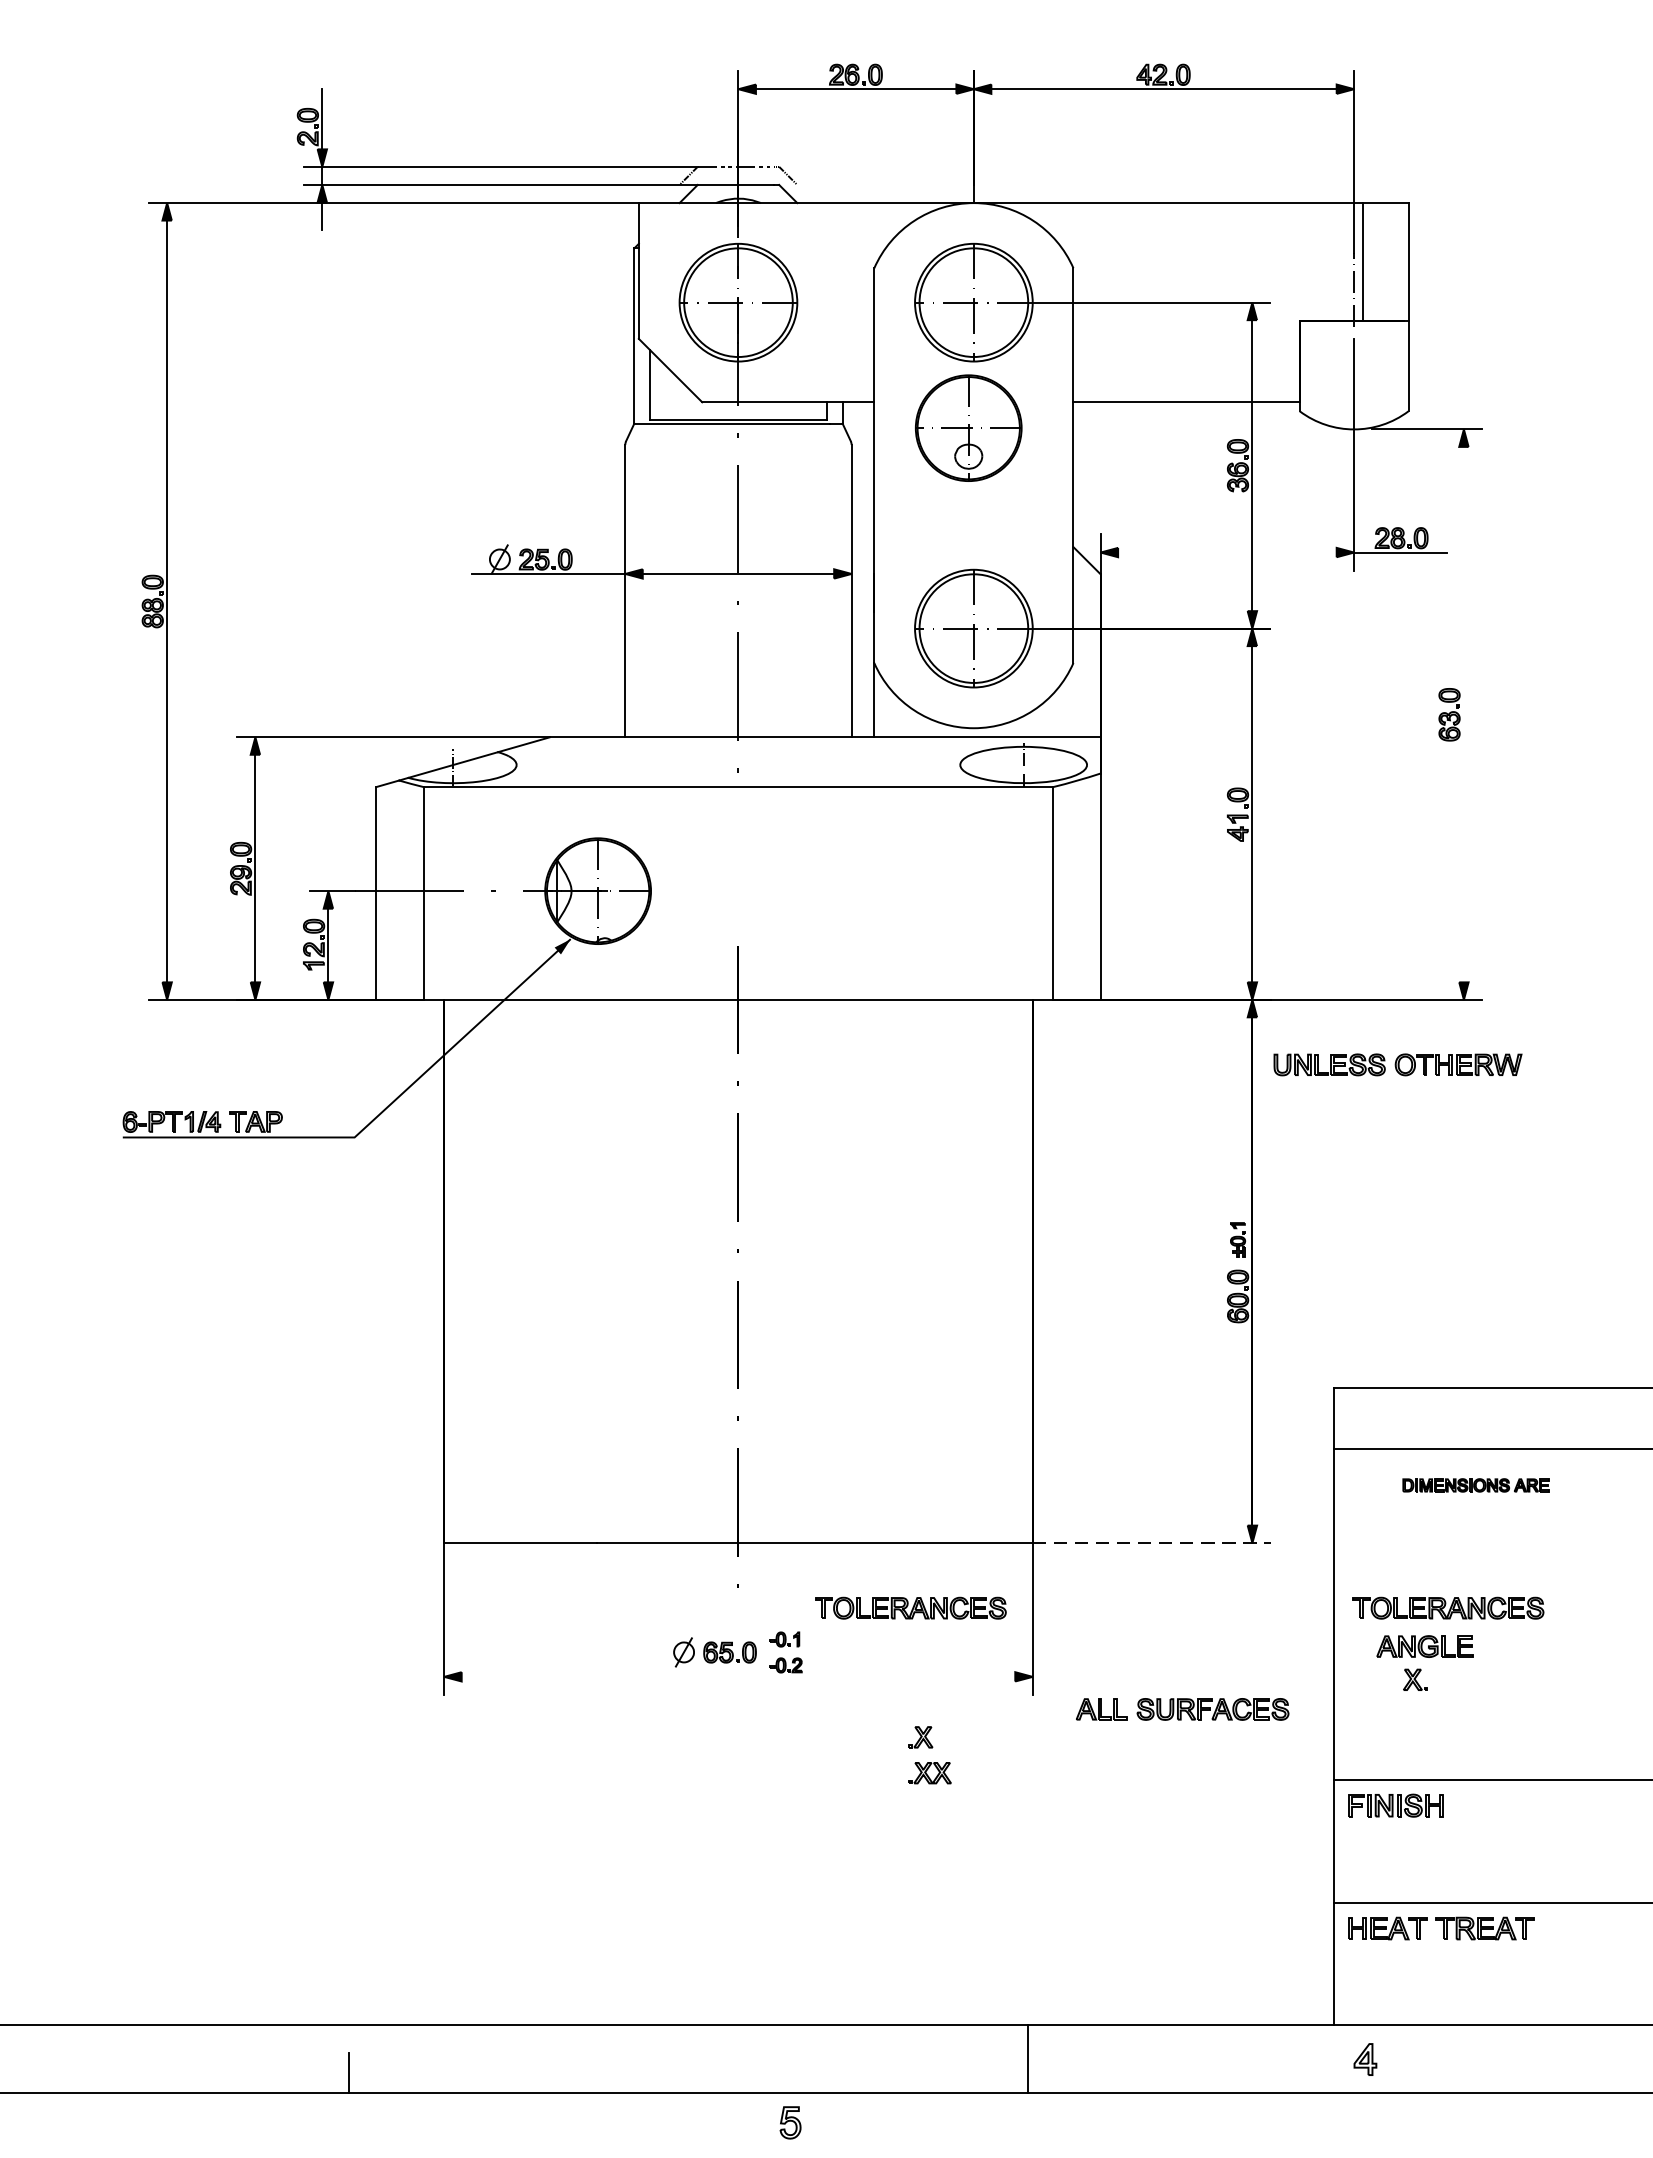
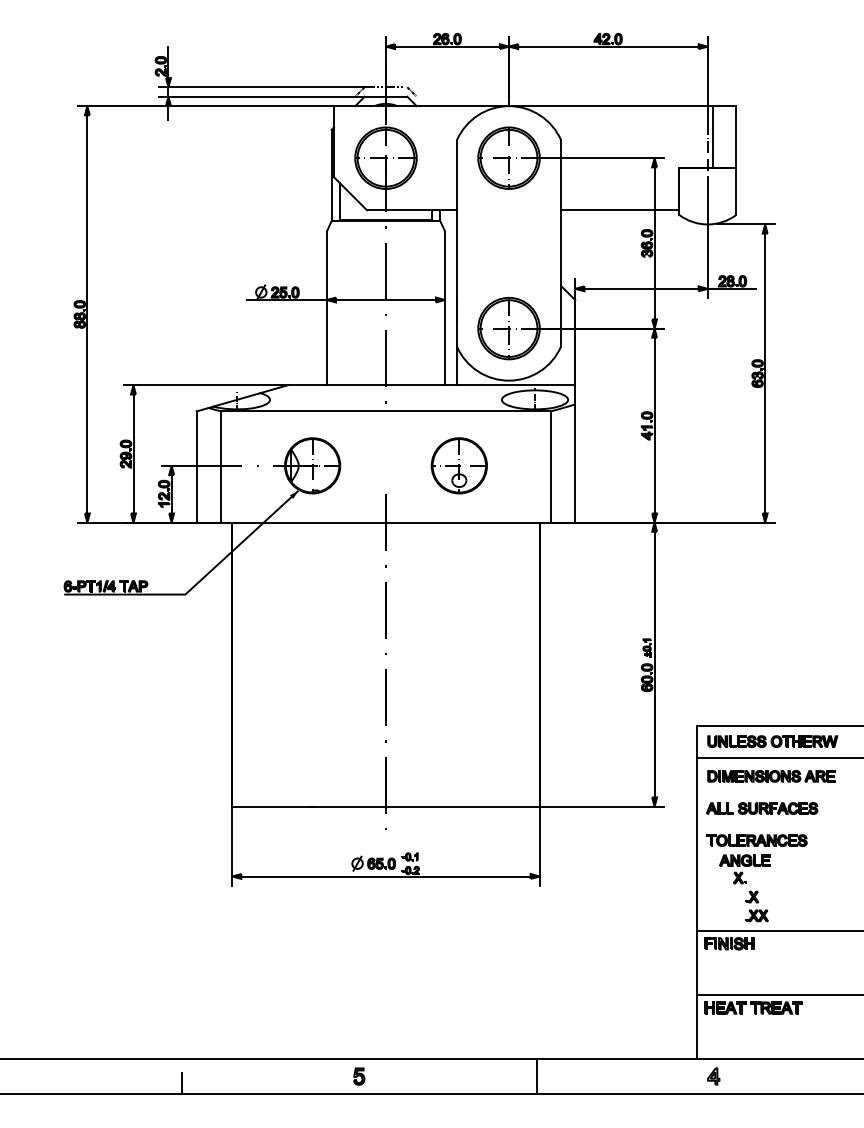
part: (967, 427) -> (458, 465), moved
line: (1227, 551) -> (641, 288), added
line: (1464, 714) -> (765, 373), added
part: (1397, 1064) -> (772, 741), moved
part: (1476, 1485) -> (771, 776), size x1.67
line: (1152, 1542) -> (602, 806), dashed -> solid
part: (909, 1607) -> (475, 840), removed
line: (737, 1676) -> (385, 876), added
part: (1183, 1709) -> (762, 808), moved
part: (928, 1755) -> (756, 906), moved
part: (791, 2122) -> (359, 1076), moved

